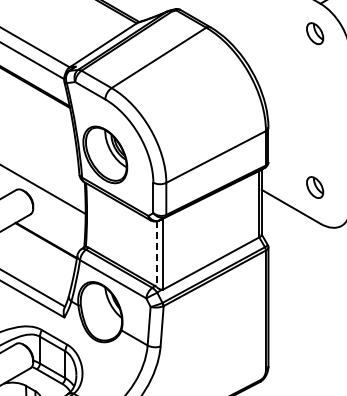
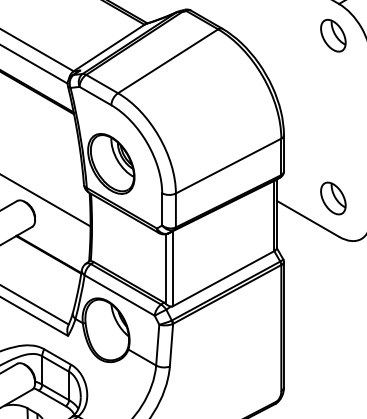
part: (314, 33) -> (332, 35), size x1.43
part: (314, 187) -> (332, 198), size x1.43
line: (156, 254) -> (165, 269), dashed -> solid

